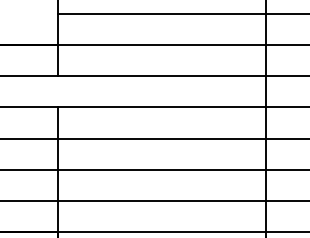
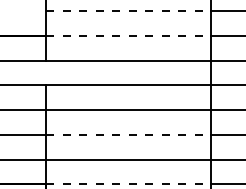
line: (161, 14) -> (128, 11), solid -> dashed
line: (161, 44) -> (128, 35), solid -> dashed
line: (161, 169) -> (128, 134), solid -> dashed
line: (161, 232) -> (128, 184), solid -> dashed

